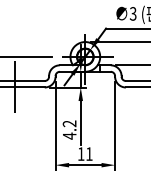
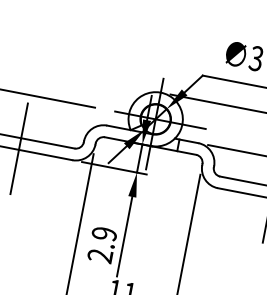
text: (69, 129) -> (102, 244), 4.2 -> 2.9

